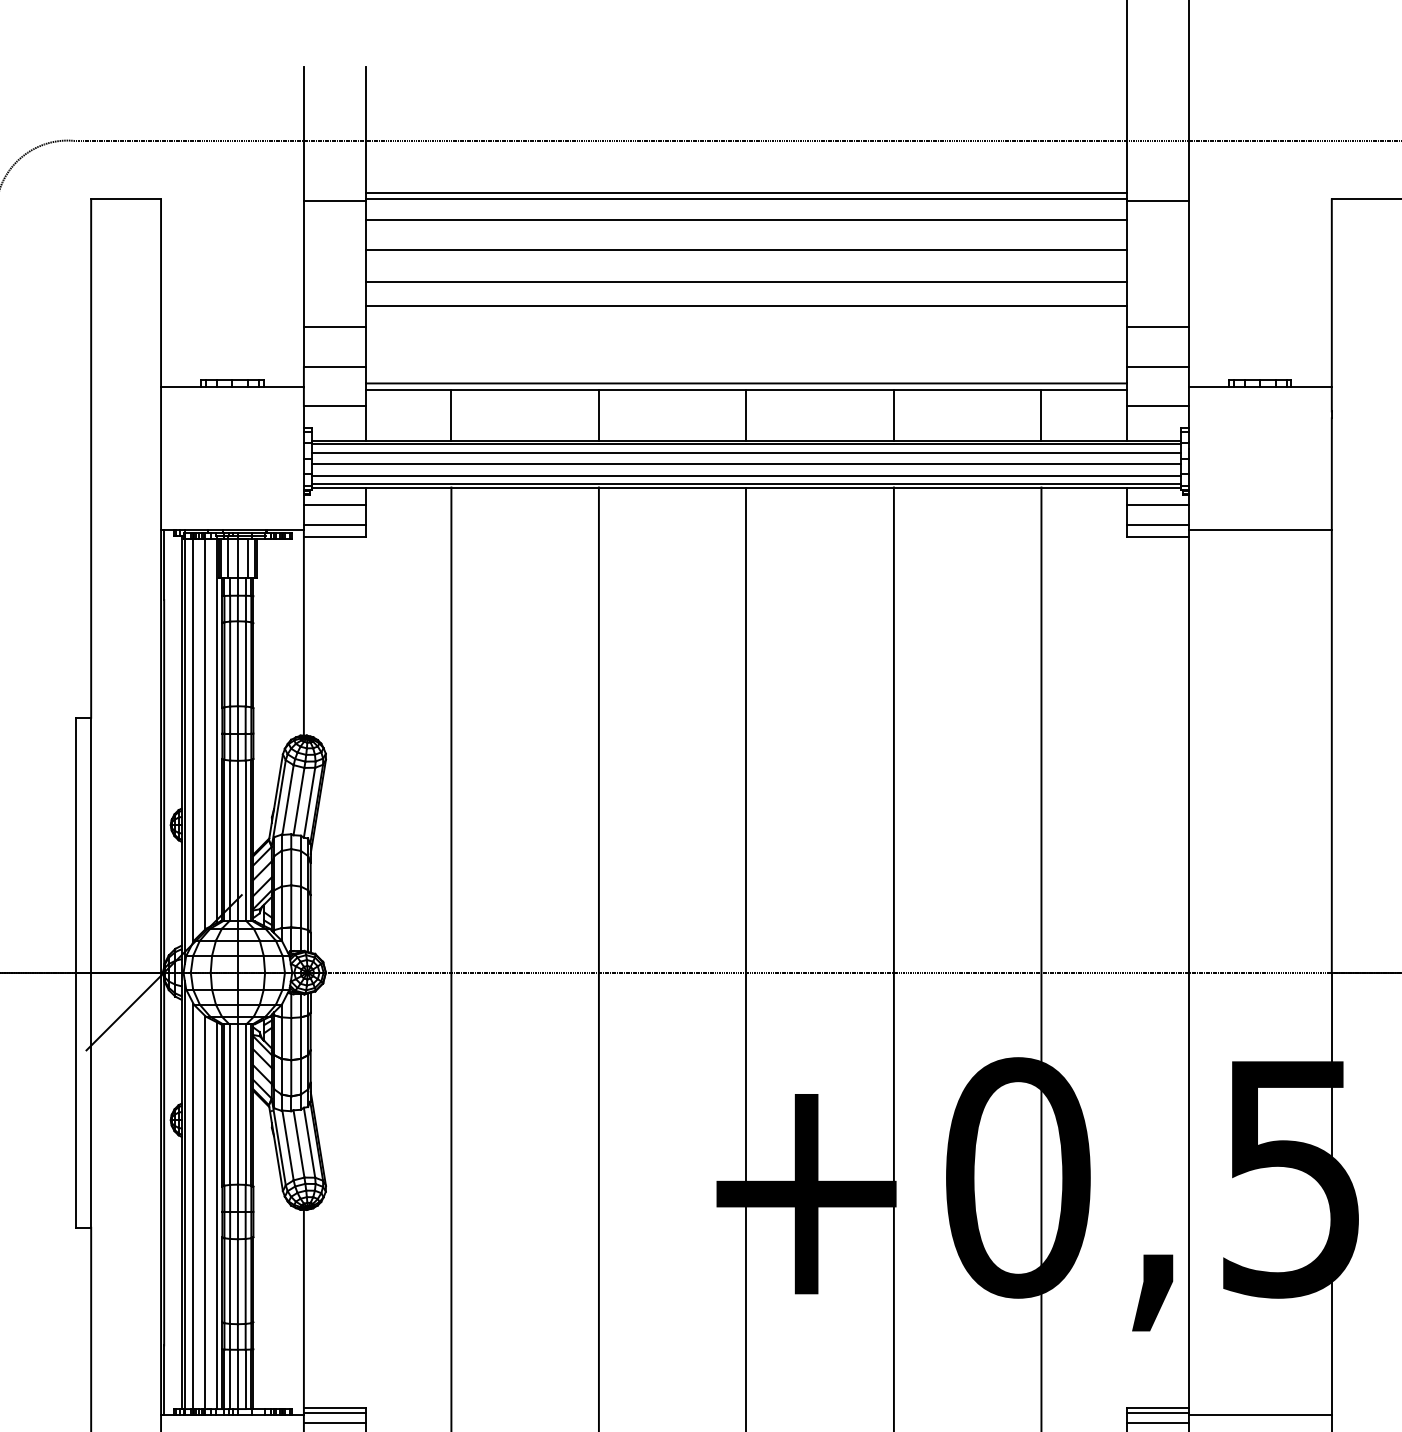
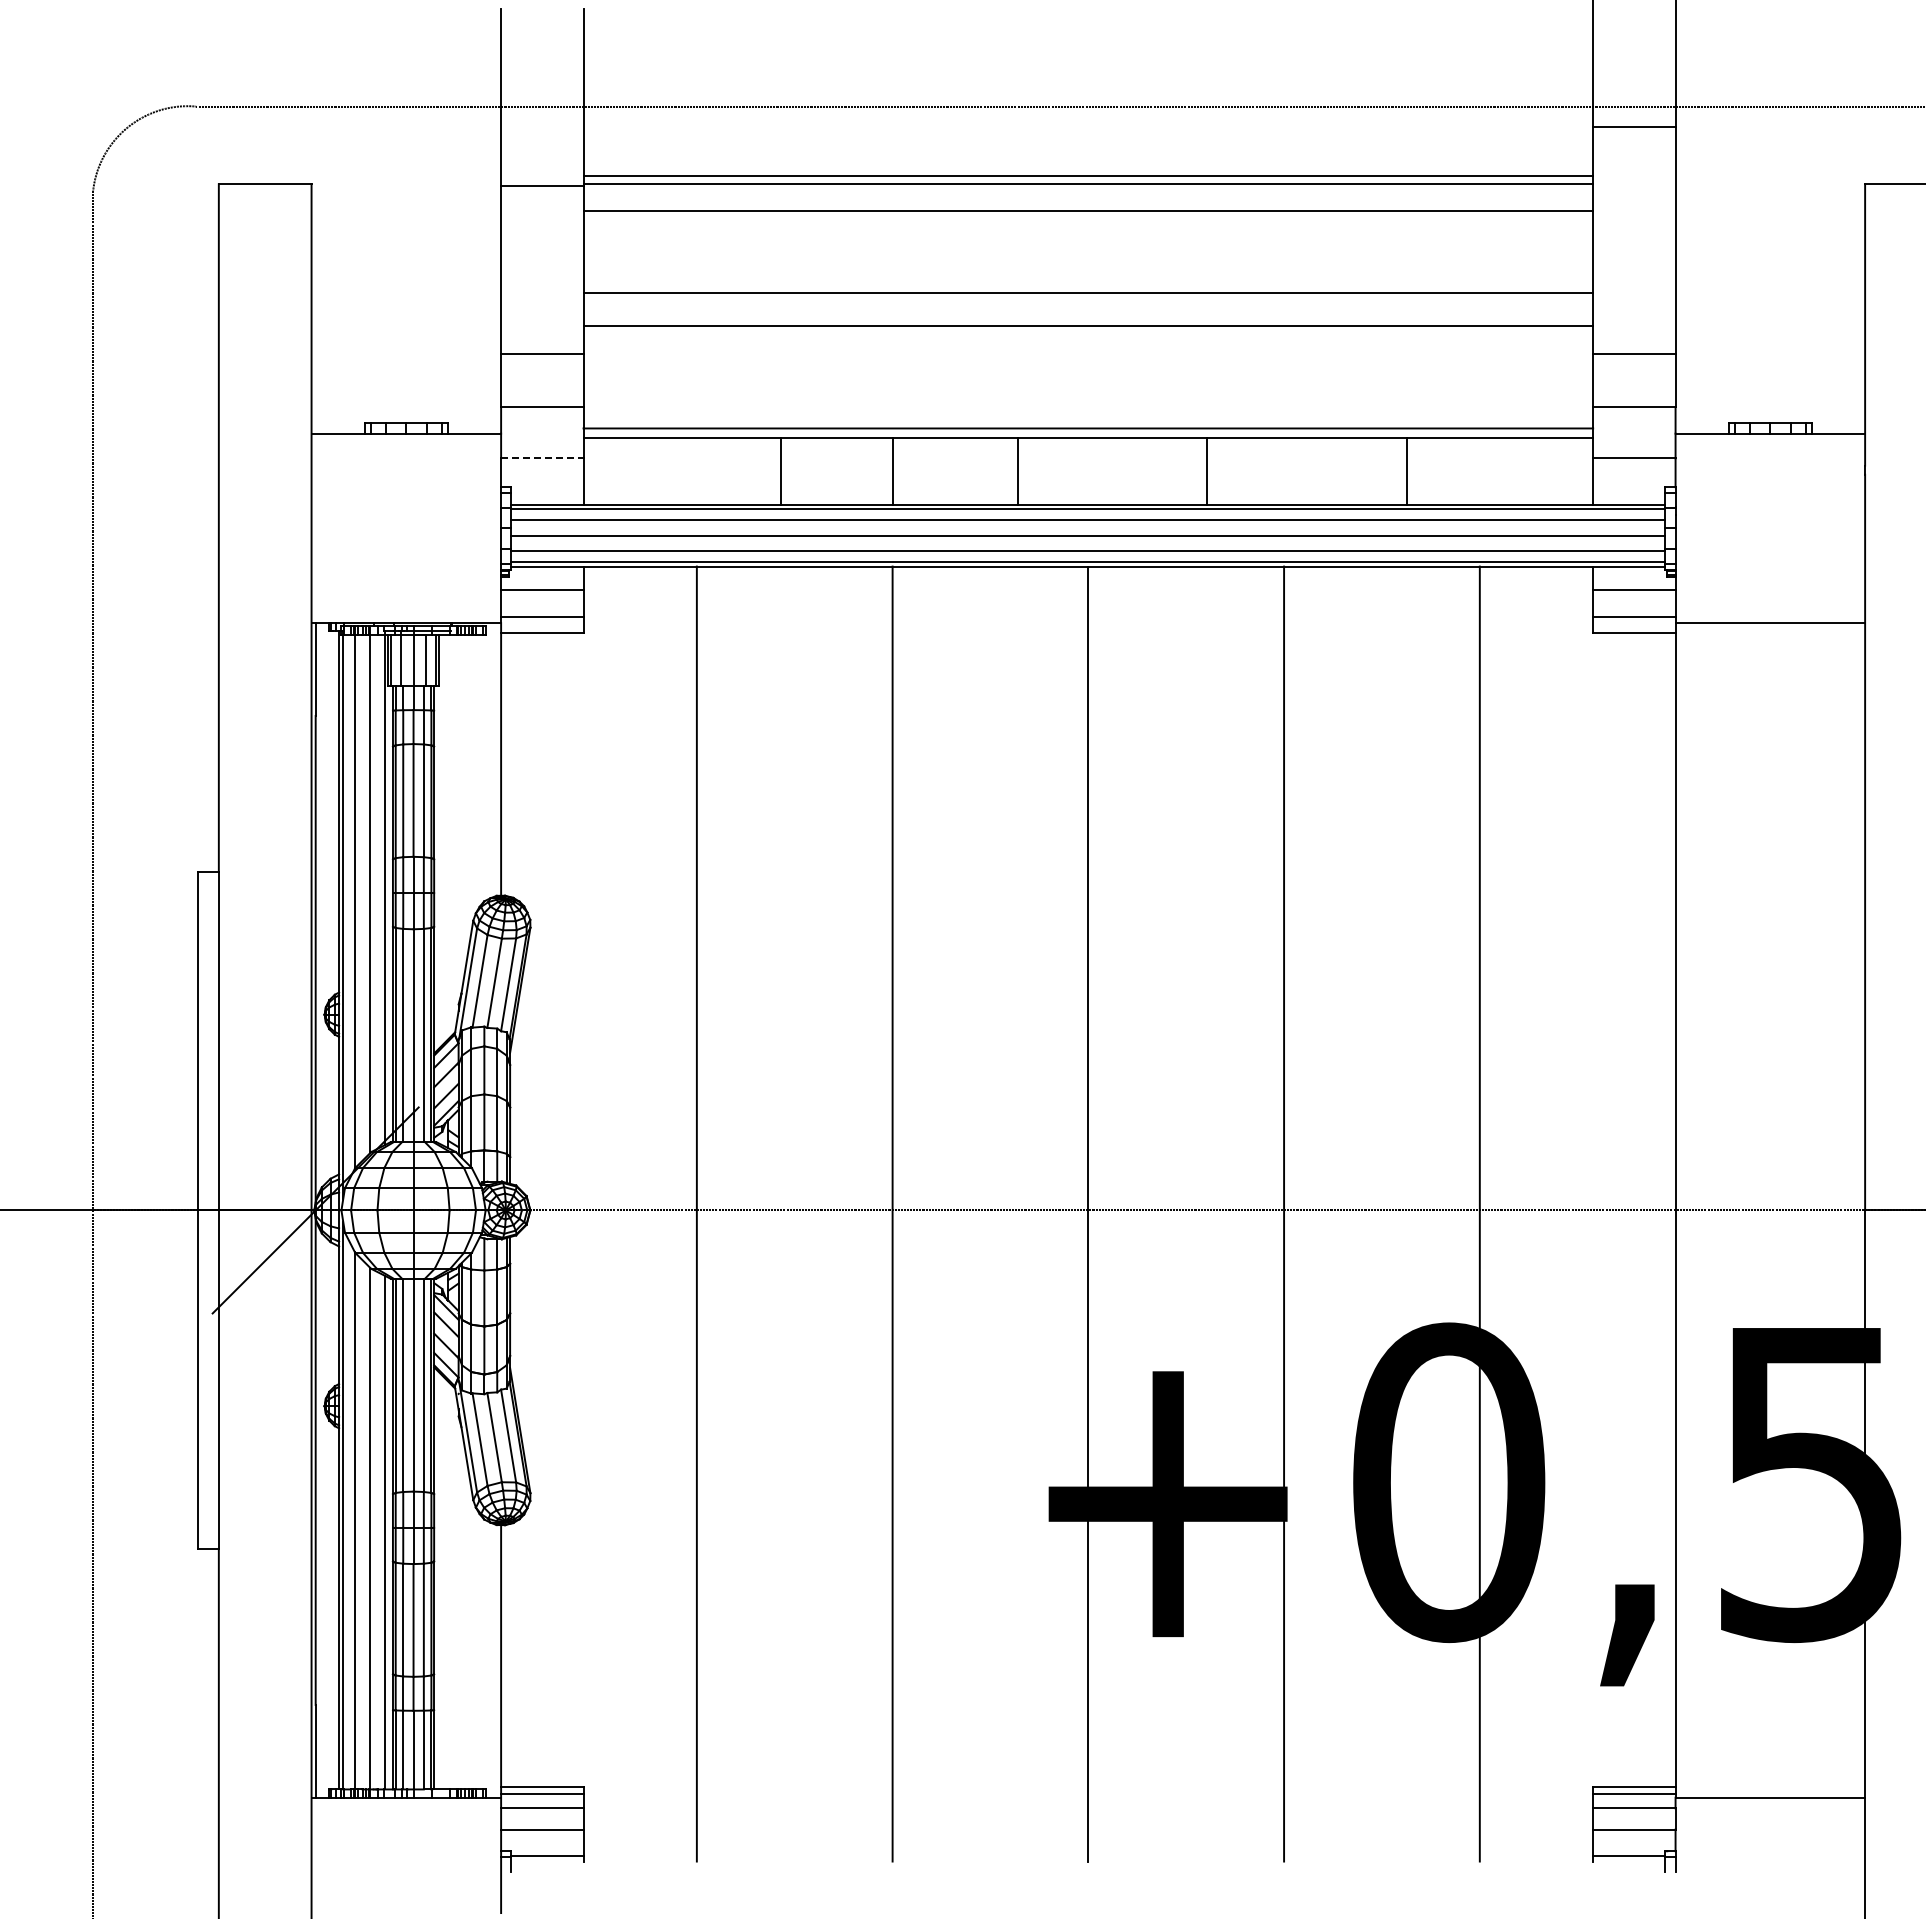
line: (1158, 201) -> (1634, 127), moved
line: (746, 250) -> (1088, 251), removed
line: (335, 406) -> (542, 458), solid -> dashed
line: (451, 415) -> (780, 470), moved
line: (746, 415) -> (1018, 470), moved
line: (894, 415) -> (1207, 470), moved
line: (1041, 415) -> (1406, 470), moved

